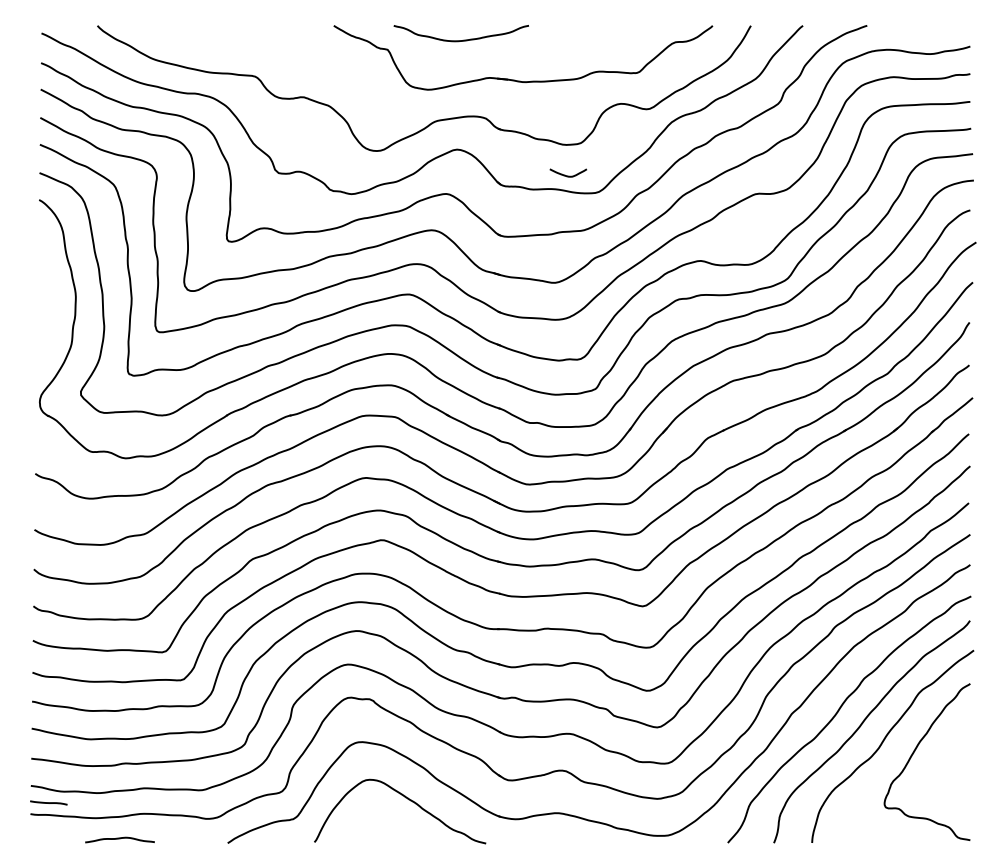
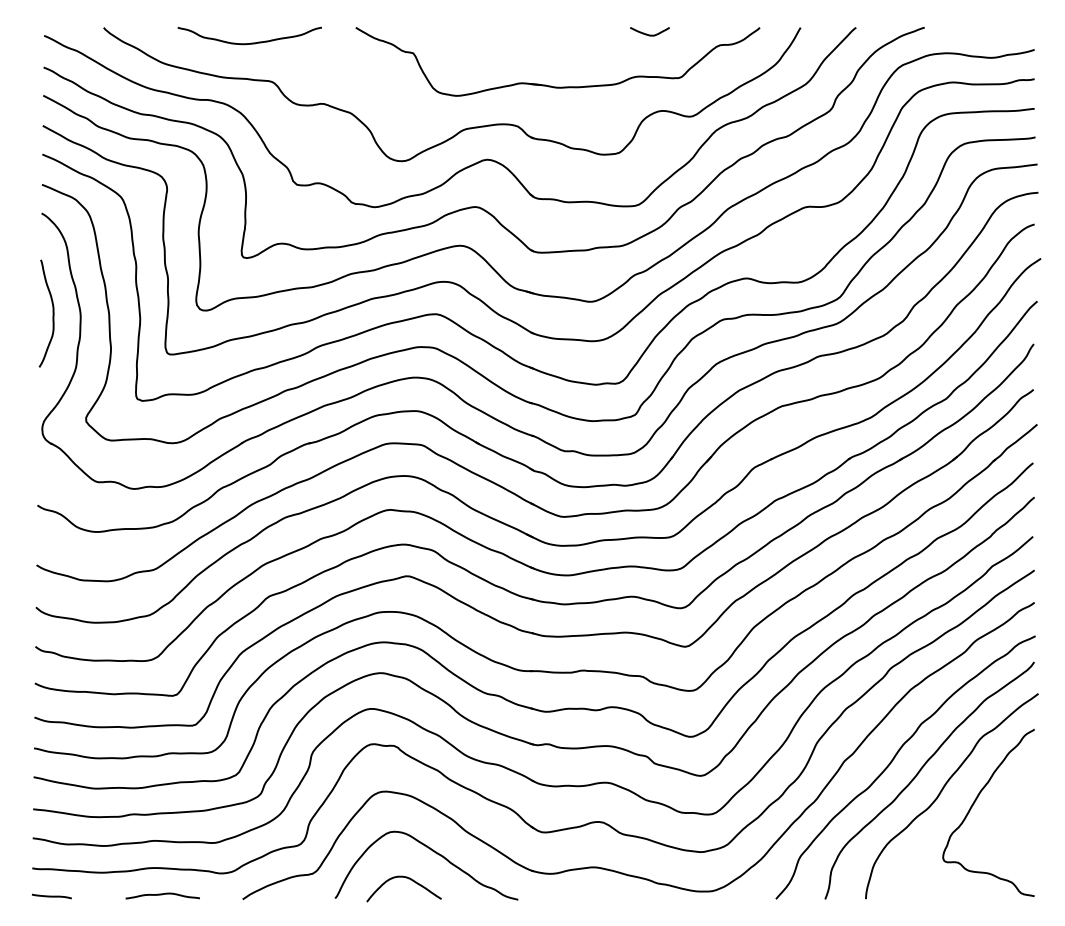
curve: (462, 39) -> (251, 42), moved
curve: (567, 175) -> (649, 34), moved
curve: (49, 293) -> (52, 313), added
line: (48, 802) -> (51, 896), moved
curve: (380, 823) -> (405, 878), added
curve: (119, 839) -> (162, 895), moved

